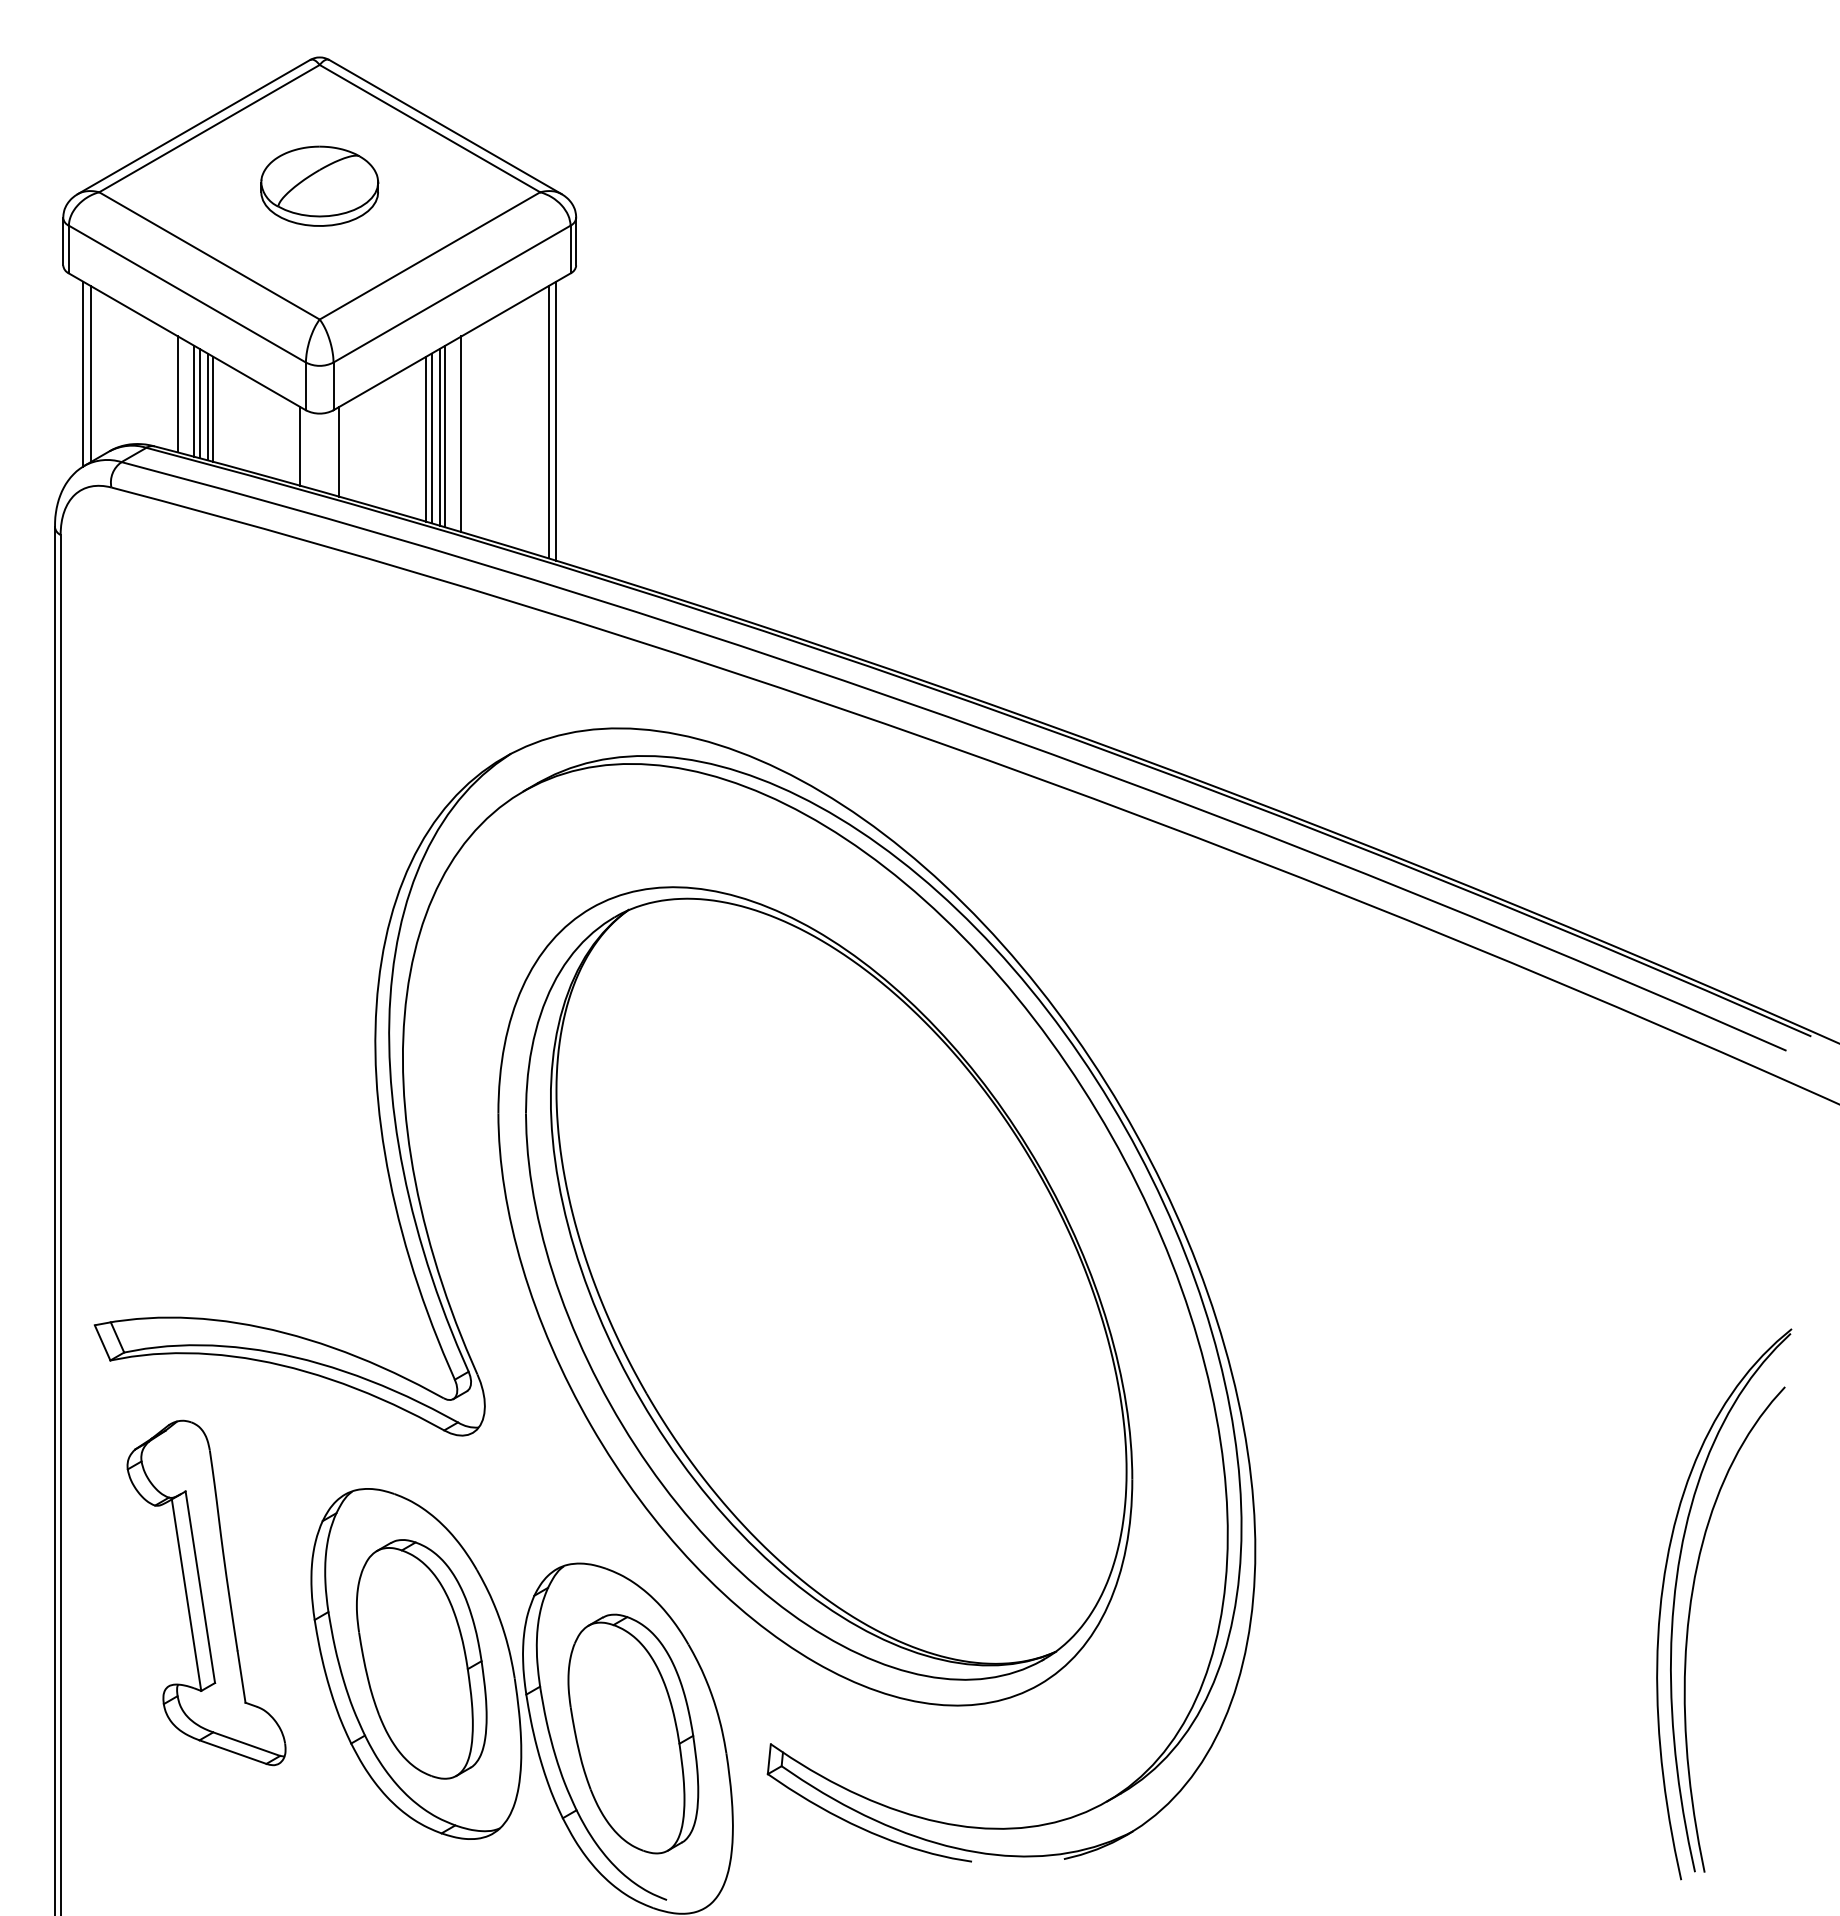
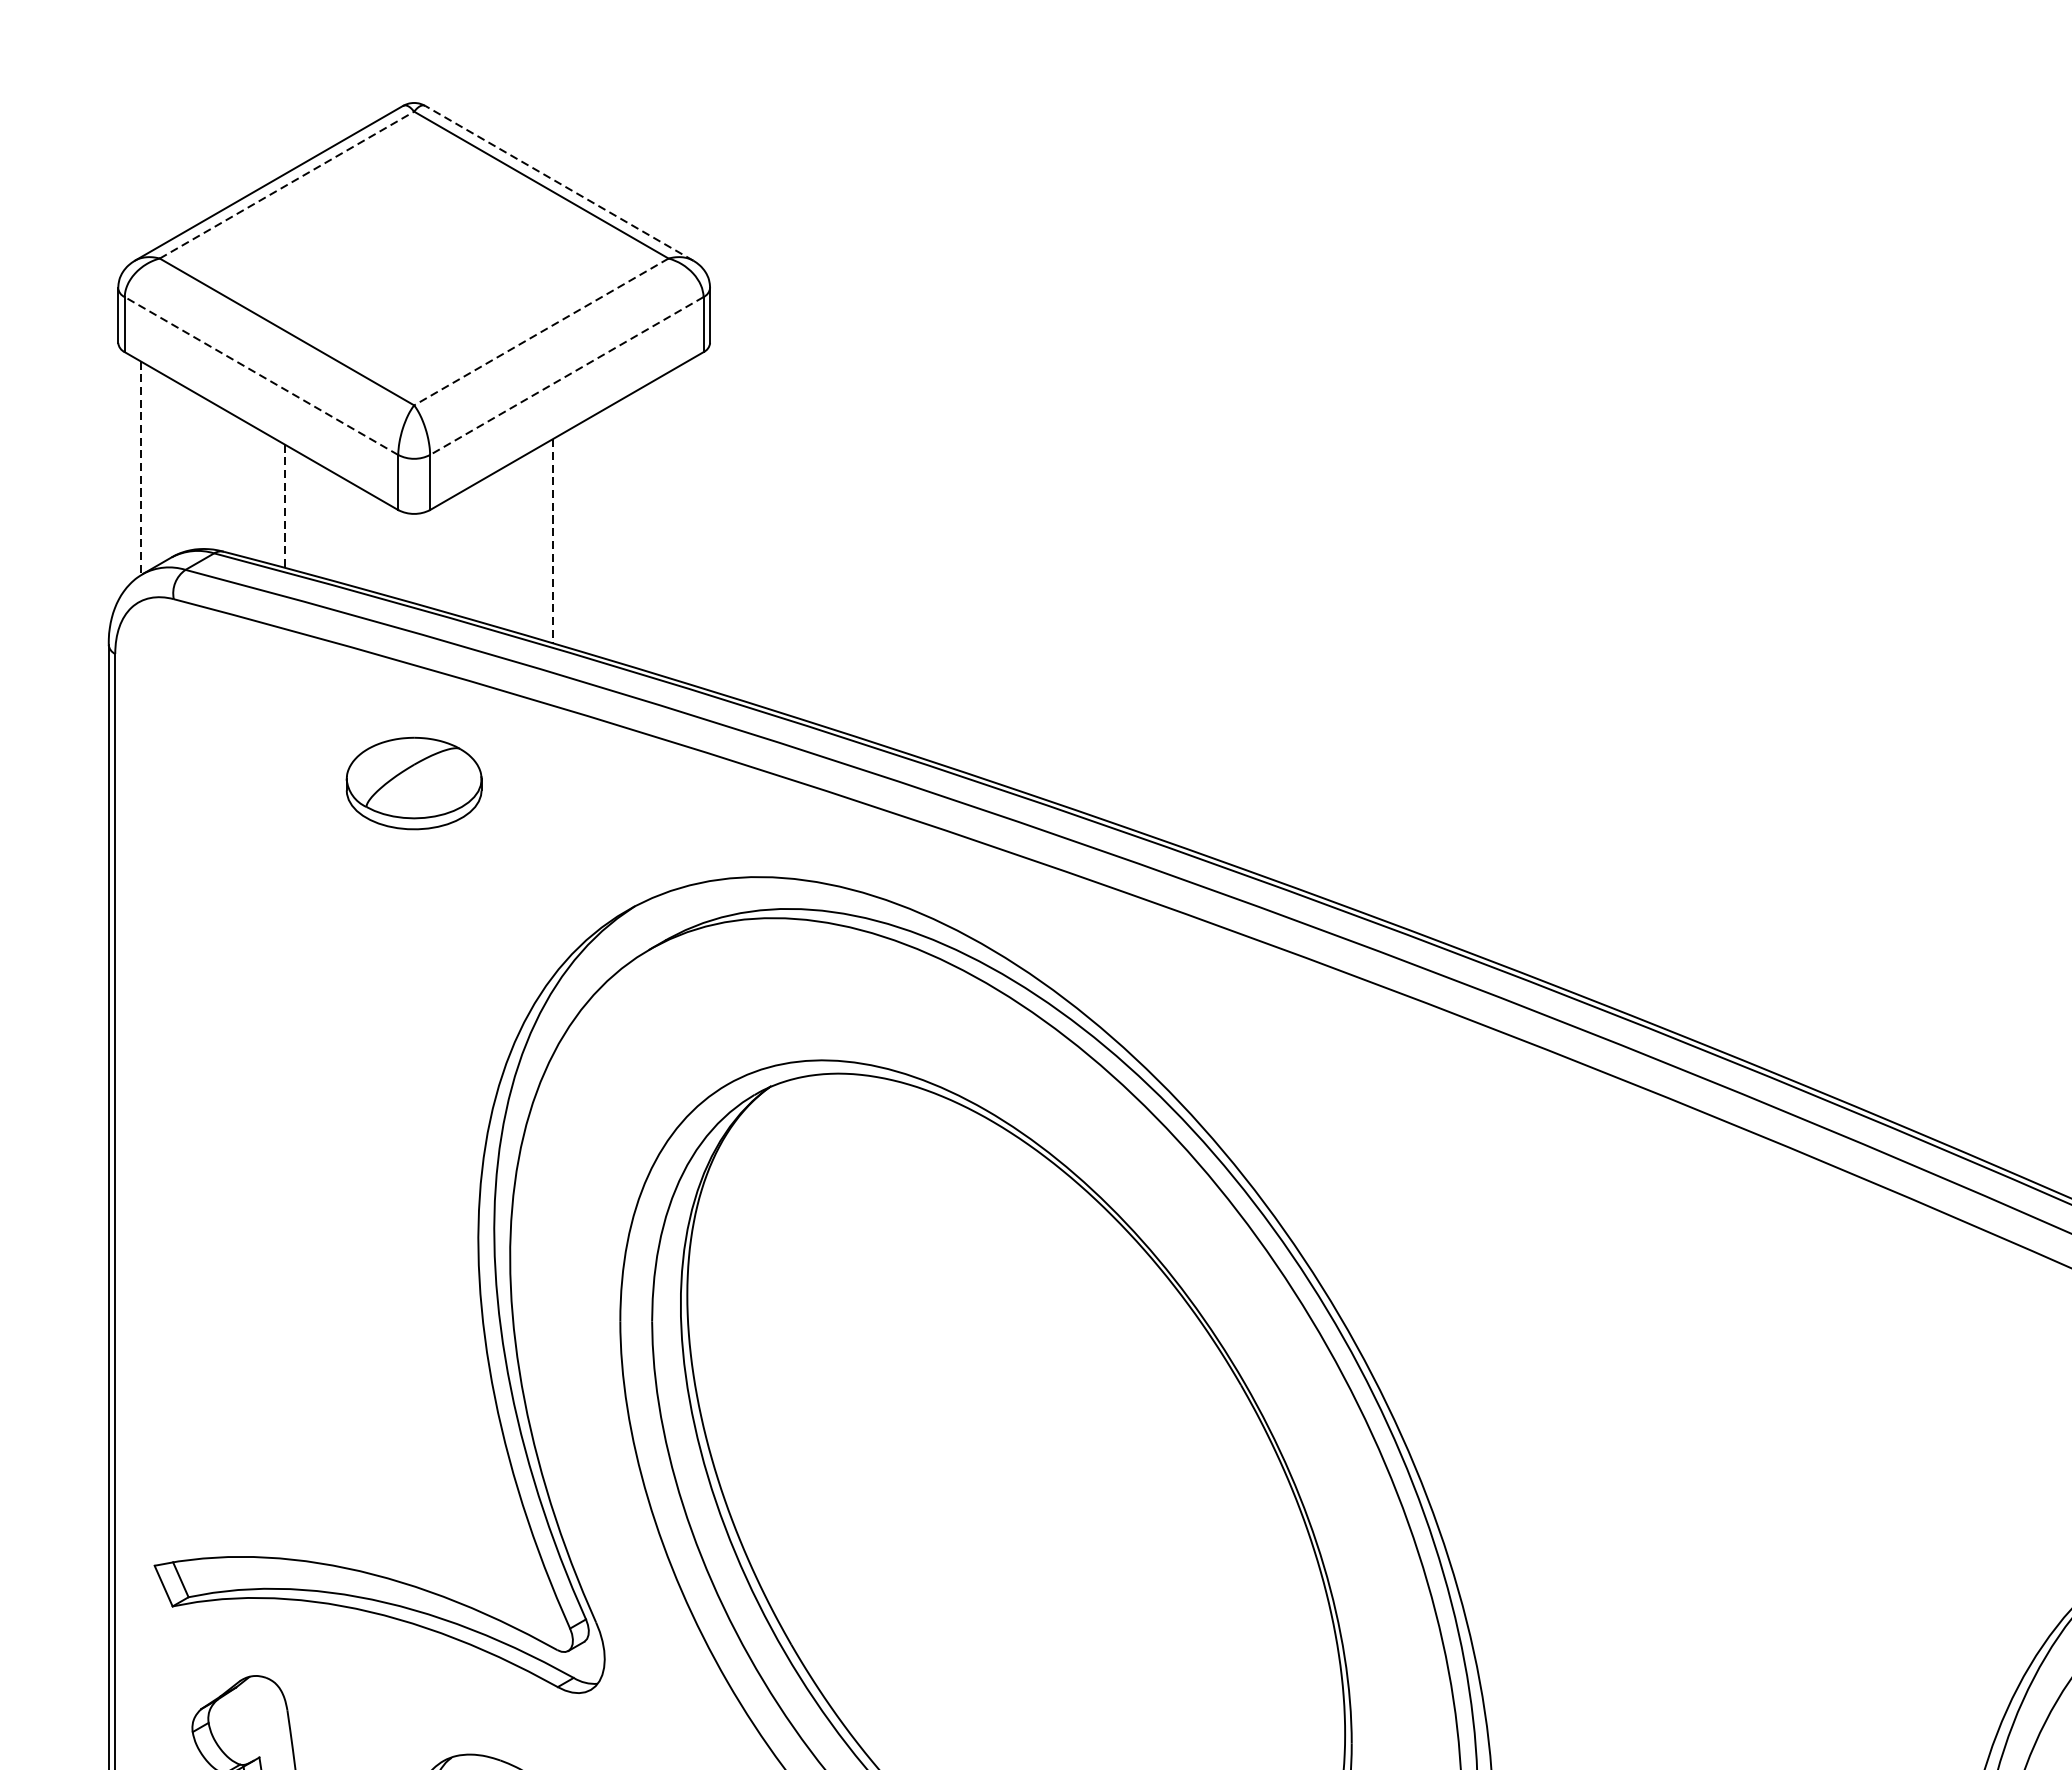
line: (445, 126) -> (559, 182), solid -> dashed
line: (209, 128) -> (286, 184), solid -> dashed
part: (319, 185) -> (413, 782), moved
line: (429, 256) -> (540, 332), solid -> dashed
line: (187, 294) -> (261, 376), solid -> dashed
line: (452, 294) -> (567, 376), solid -> dashed
line: (83, 374) -> (141, 468), solid -> dashed
line: (90, 374) -> (149, 468), removed
line: (178, 394) -> (251, 491), removed
line: (194, 400) -> (269, 498), removed
line: (199, 403) -> (275, 502), removed
line: (207, 407) -> (284, 506), solid -> dashed
line: (213, 409) -> (291, 509), removed
line: (556, 420) -> (687, 521), removed
line: (548, 422) -> (678, 524), removed
line: (461, 434) -> (577, 538), removed
line: (445, 436) -> (559, 540), removed
line: (439, 437) -> (552, 541), solid -> dashed
line: (426, 438) -> (537, 542), removed
line: (431, 438) -> (543, 542), removed
line: (300, 446) -> (391, 551), removed
line: (339, 451) -> (436, 557), removed

